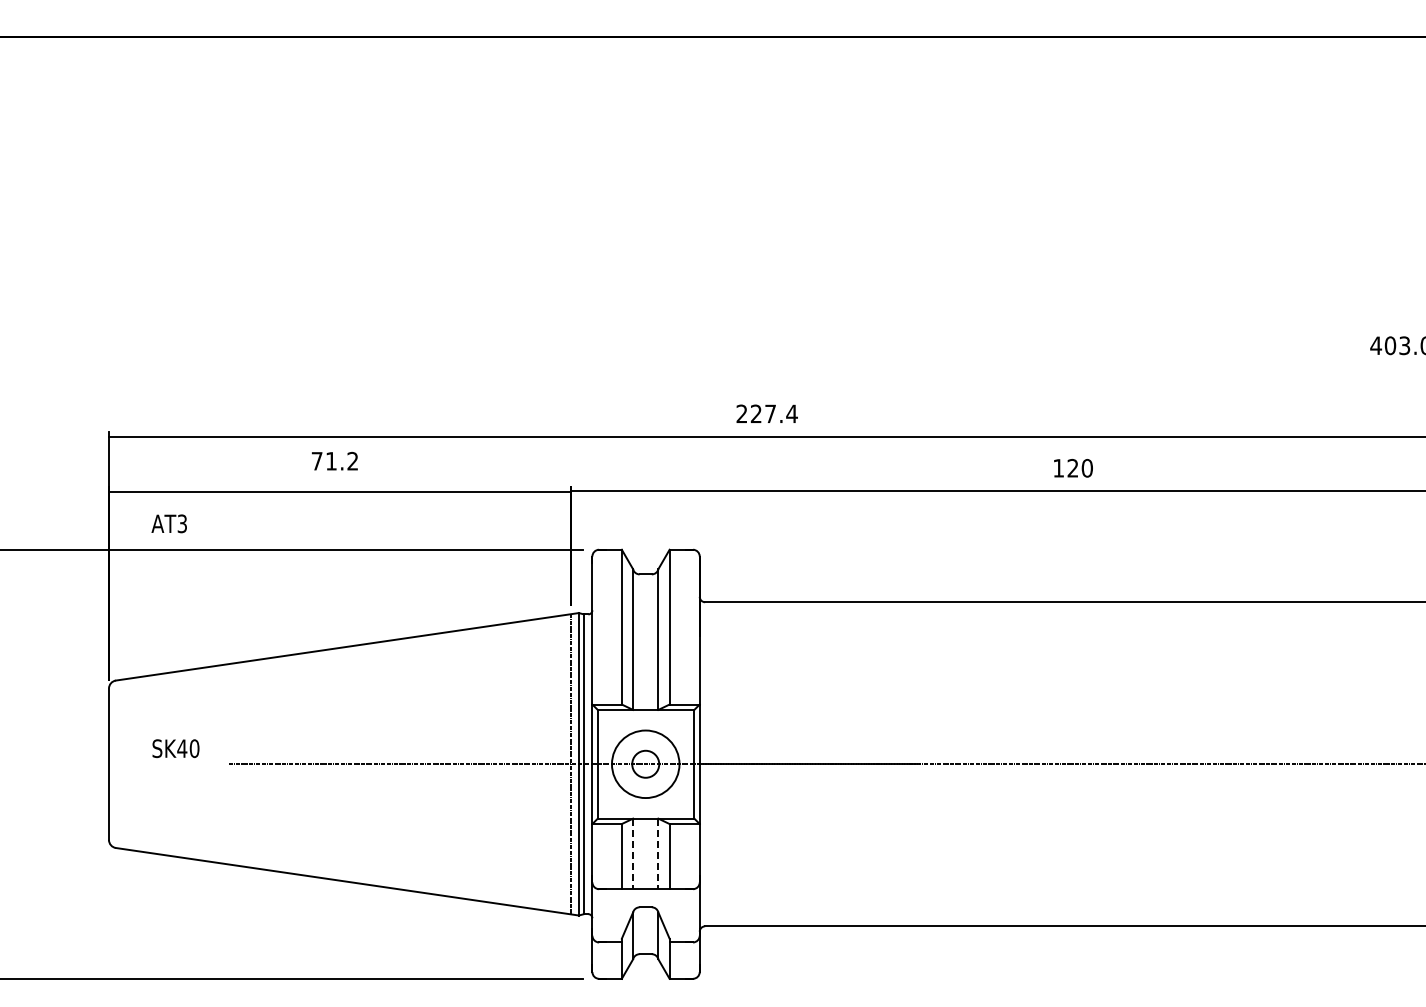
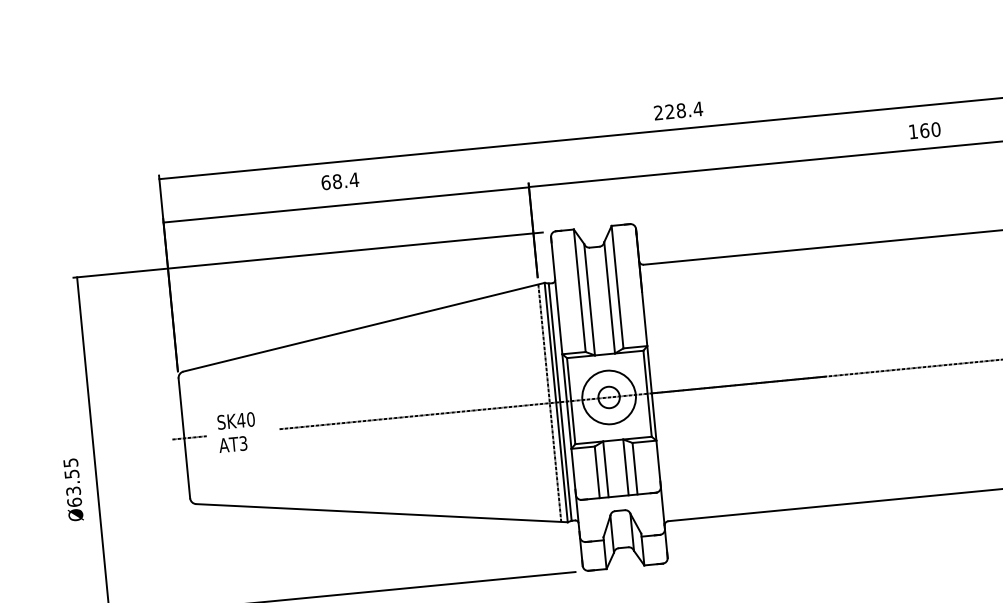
text: (770, 413) -> (681, 110), 227.4 -> 228.4
text: (334, 460) -> (339, 180), 71.2 -> 68.4
text: (1072, 467) -> (924, 130), 120 -> 160
text: (168, 523) -> (232, 444), moved
line: (115, 764) -> (189, 438), added
line: (633, 854) -> (606, 469), dashed -> solid
line: (658, 854) -> (626, 467), dashed -> solid

